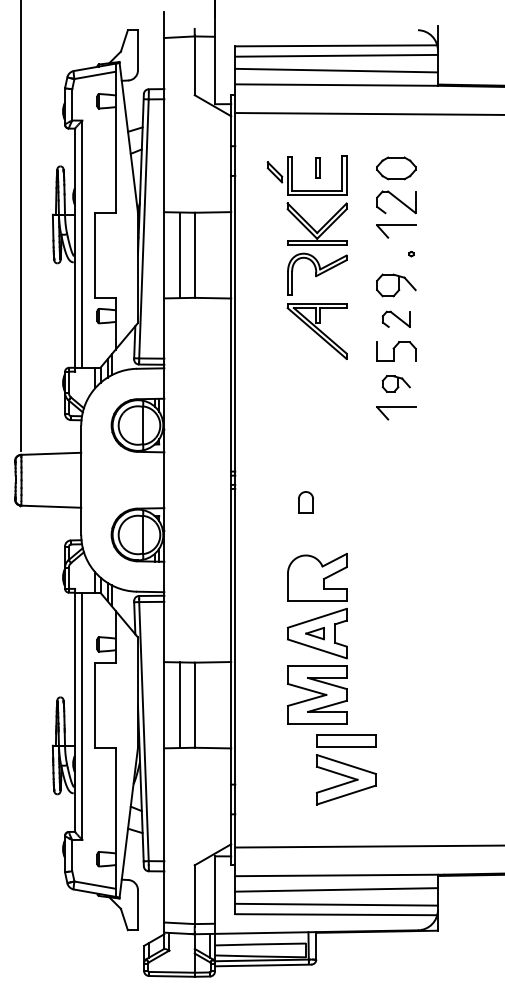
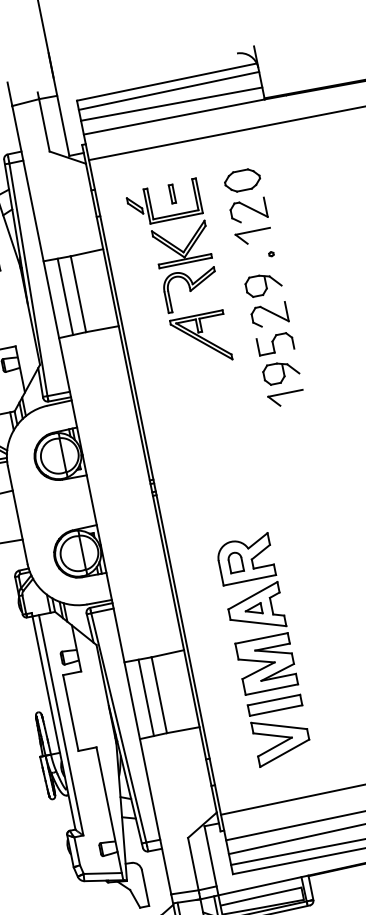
part: (396, 319) -> (269, 315), size x1.43
part: (396, 383) -> (281, 372), size x1.43
part: (305, 502) -> (235, 562), moved
part: (346, 769) -> (280, 730), moved

